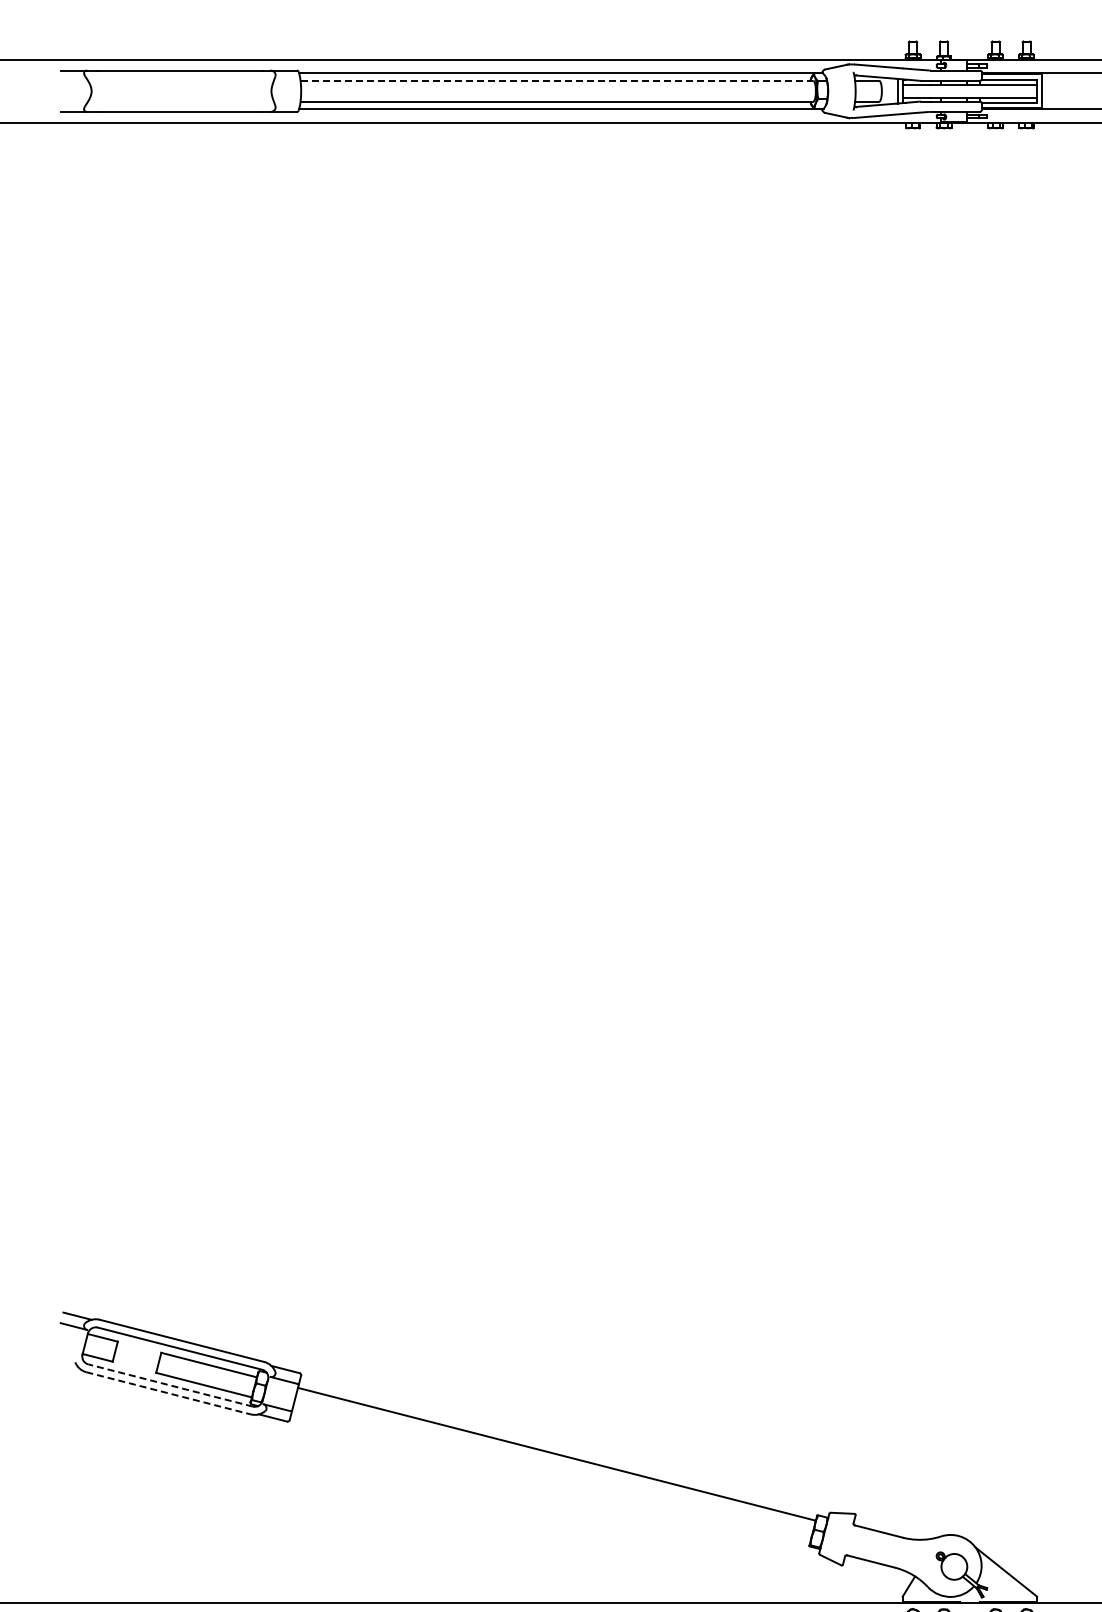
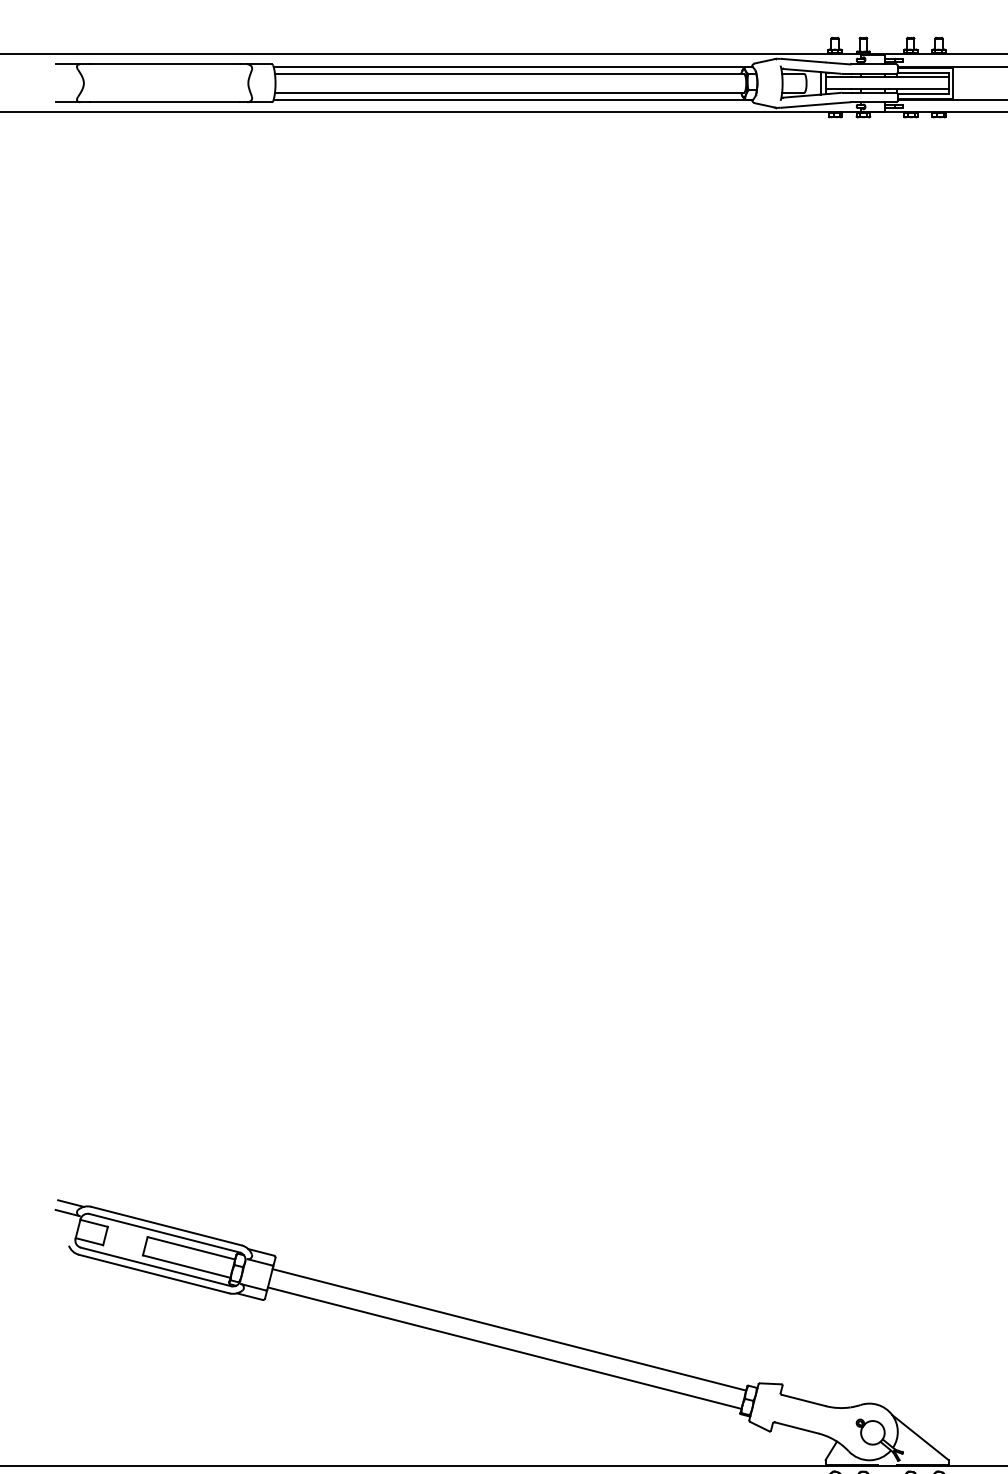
line: (557, 80) -> (509, 73), dashed -> solid
line: (170, 1385) -> (156, 1266), dashed -> solid
line: (168, 1393) -> (154, 1274), dashed -> solid
line: (551, 1473) -> (504, 1347), added

